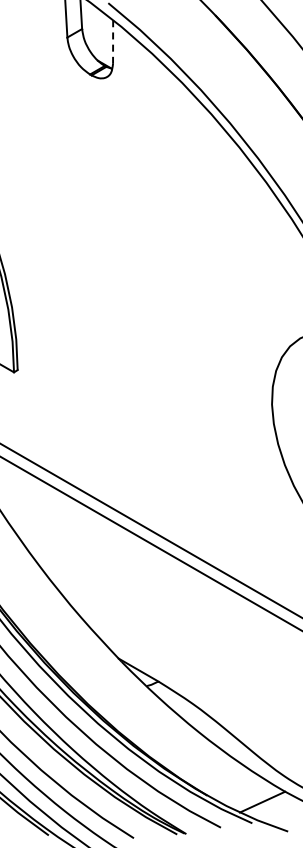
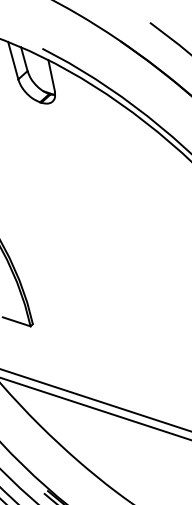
line: (113, 41) -> (51, 75), dashed -> solid

